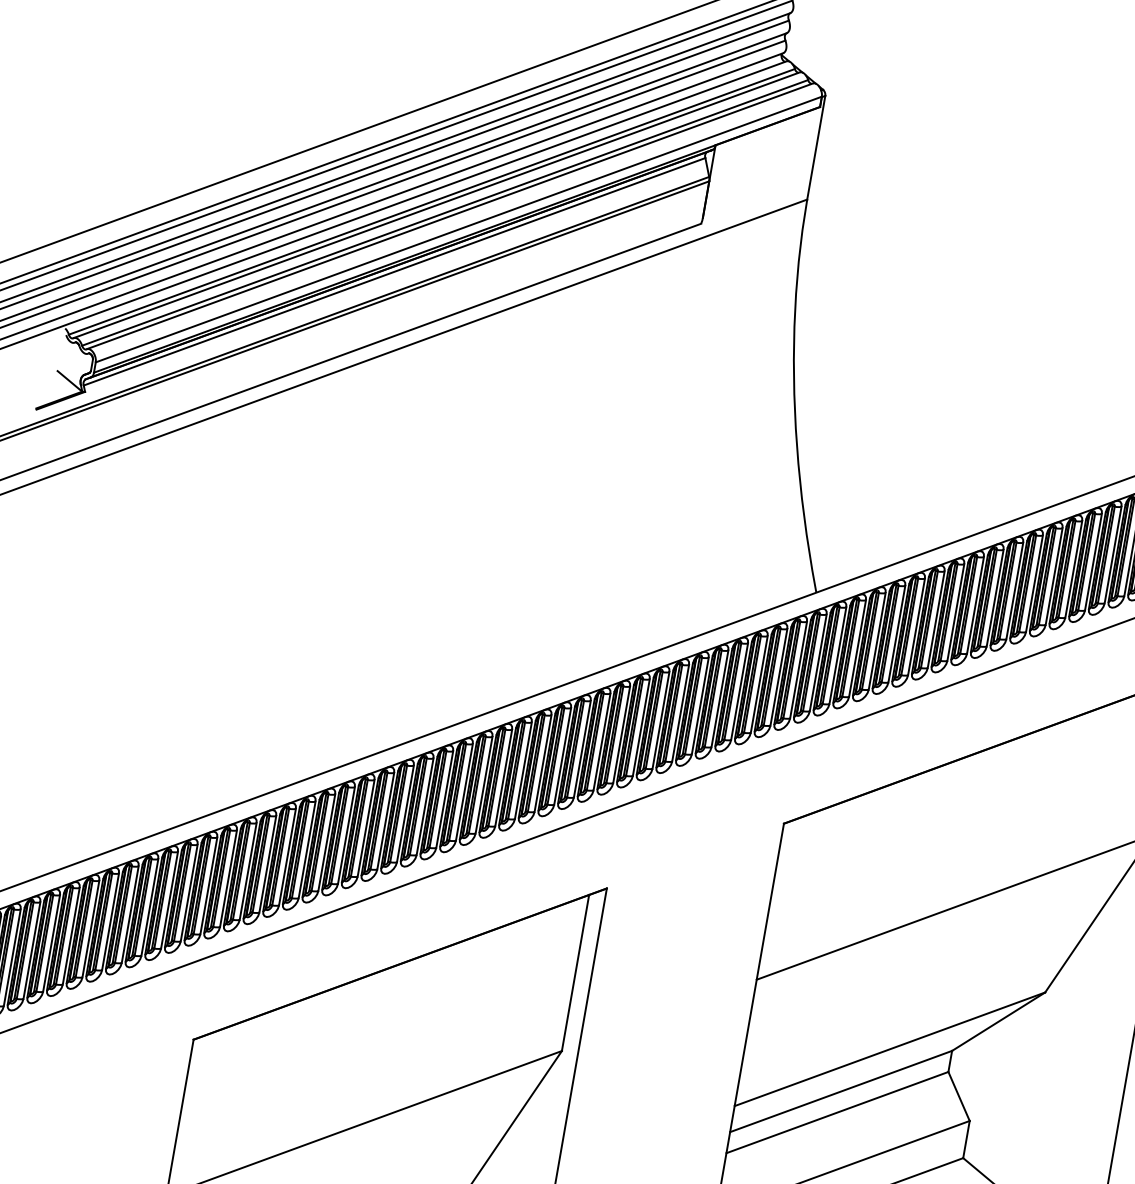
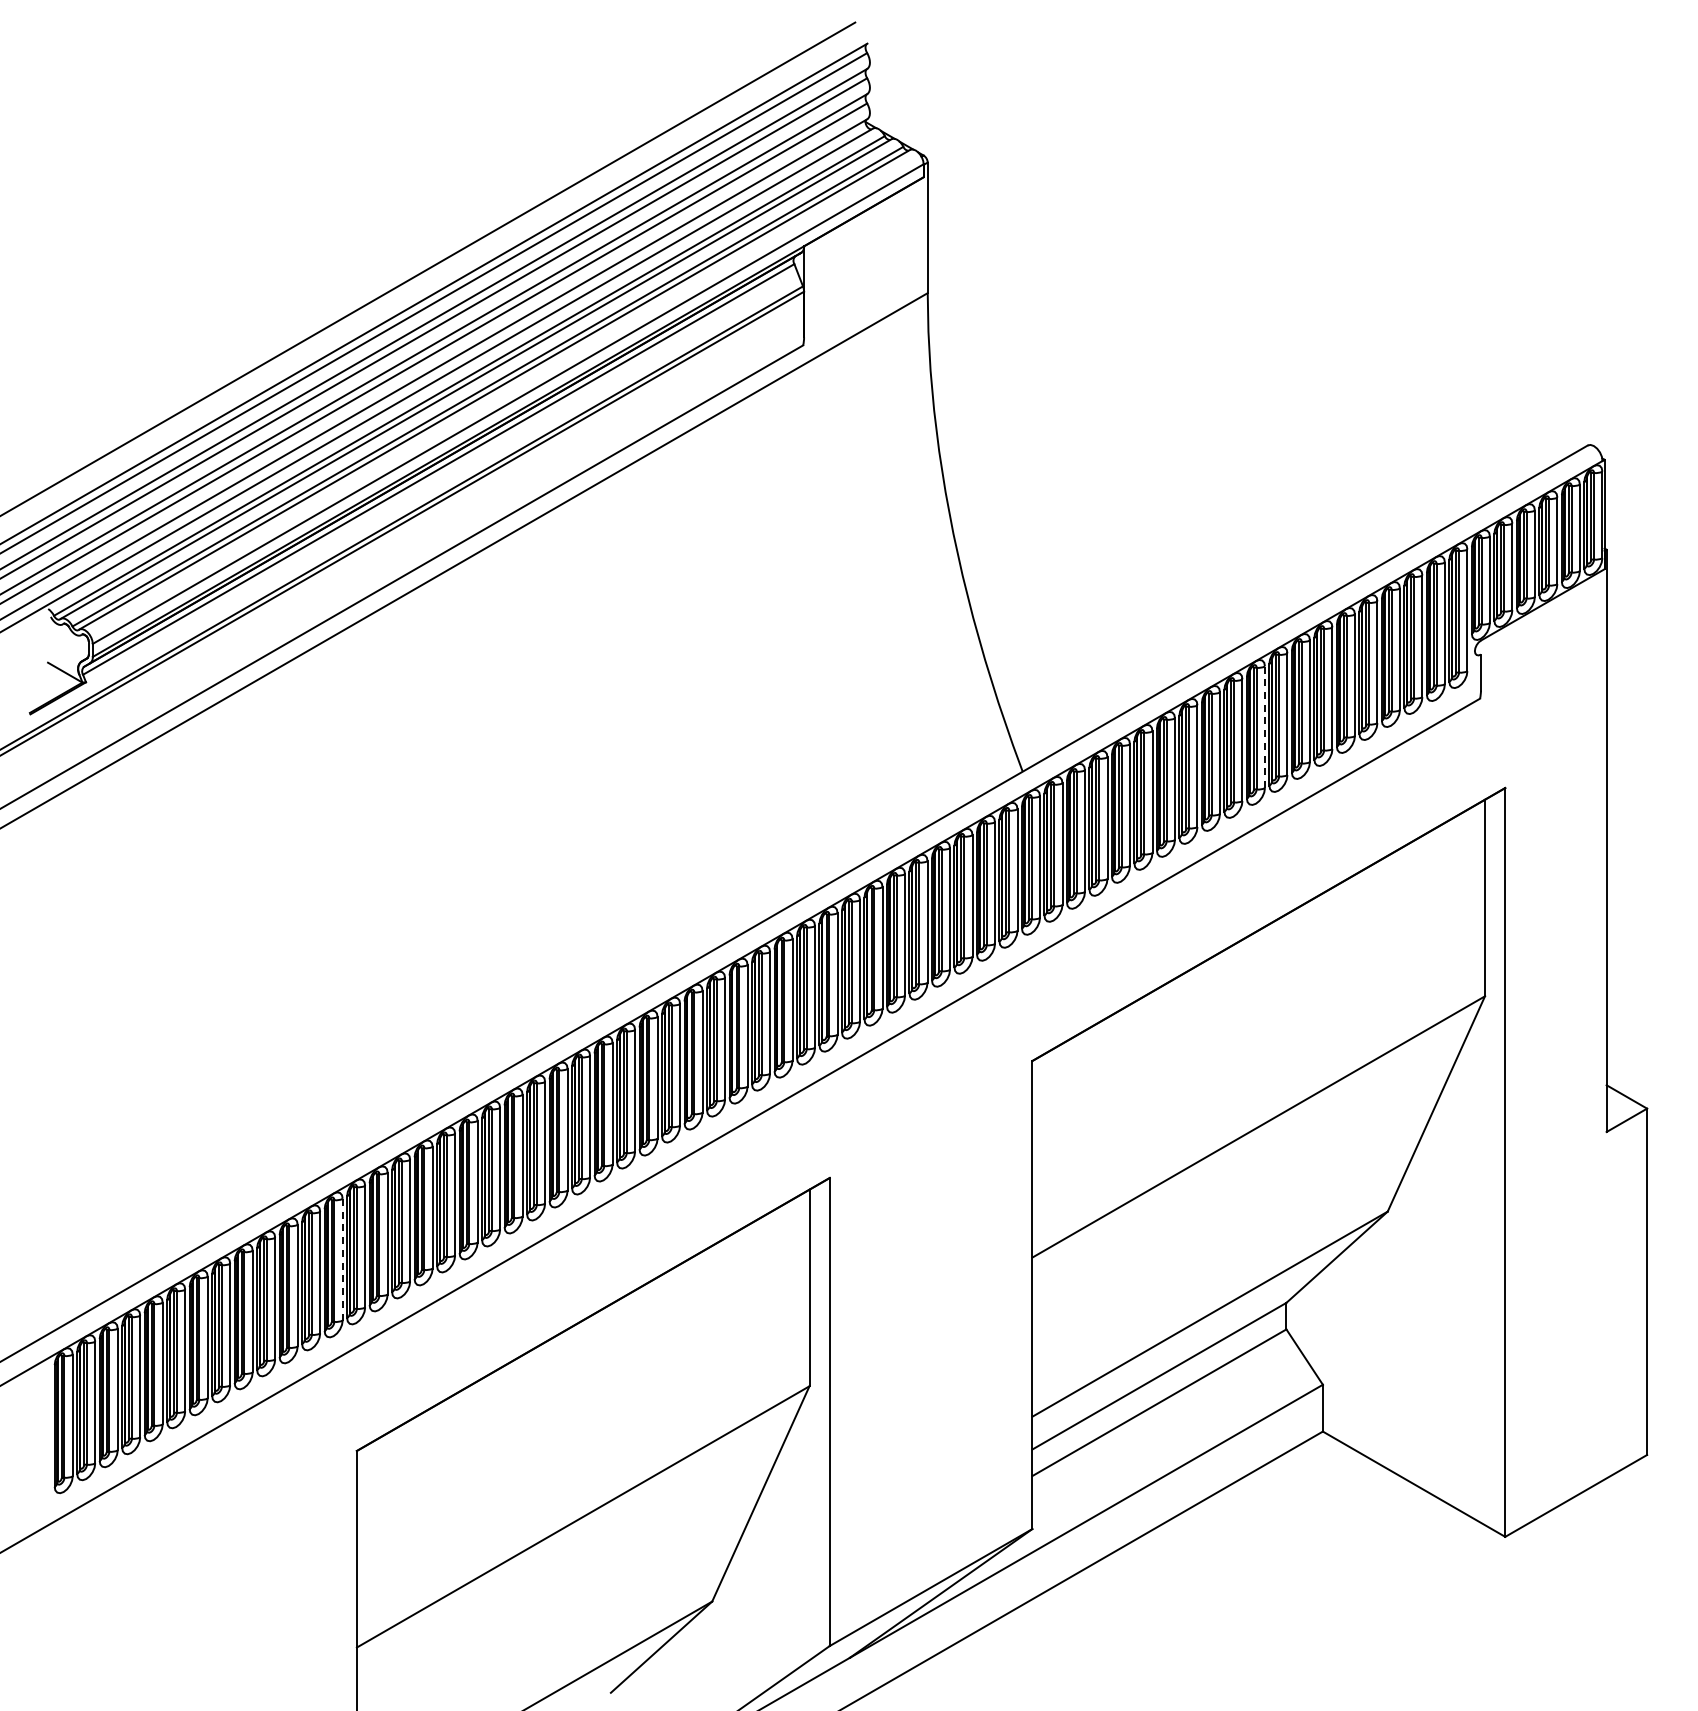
line: (1014, 591) -> (1264, 727), solid -> dashed
line: (208, 885) -> (342, 1259), solid -> dashed

